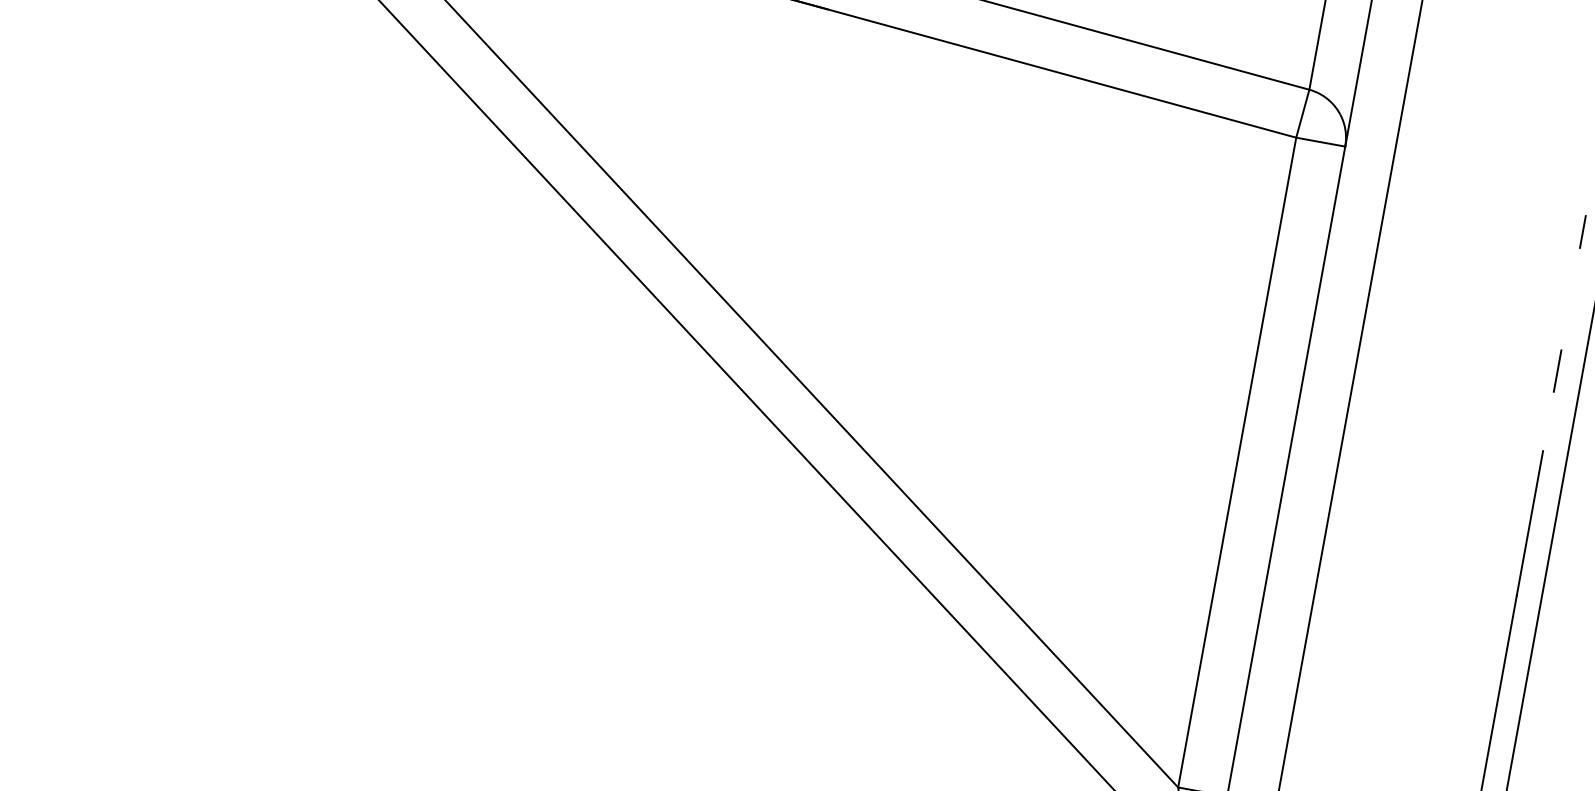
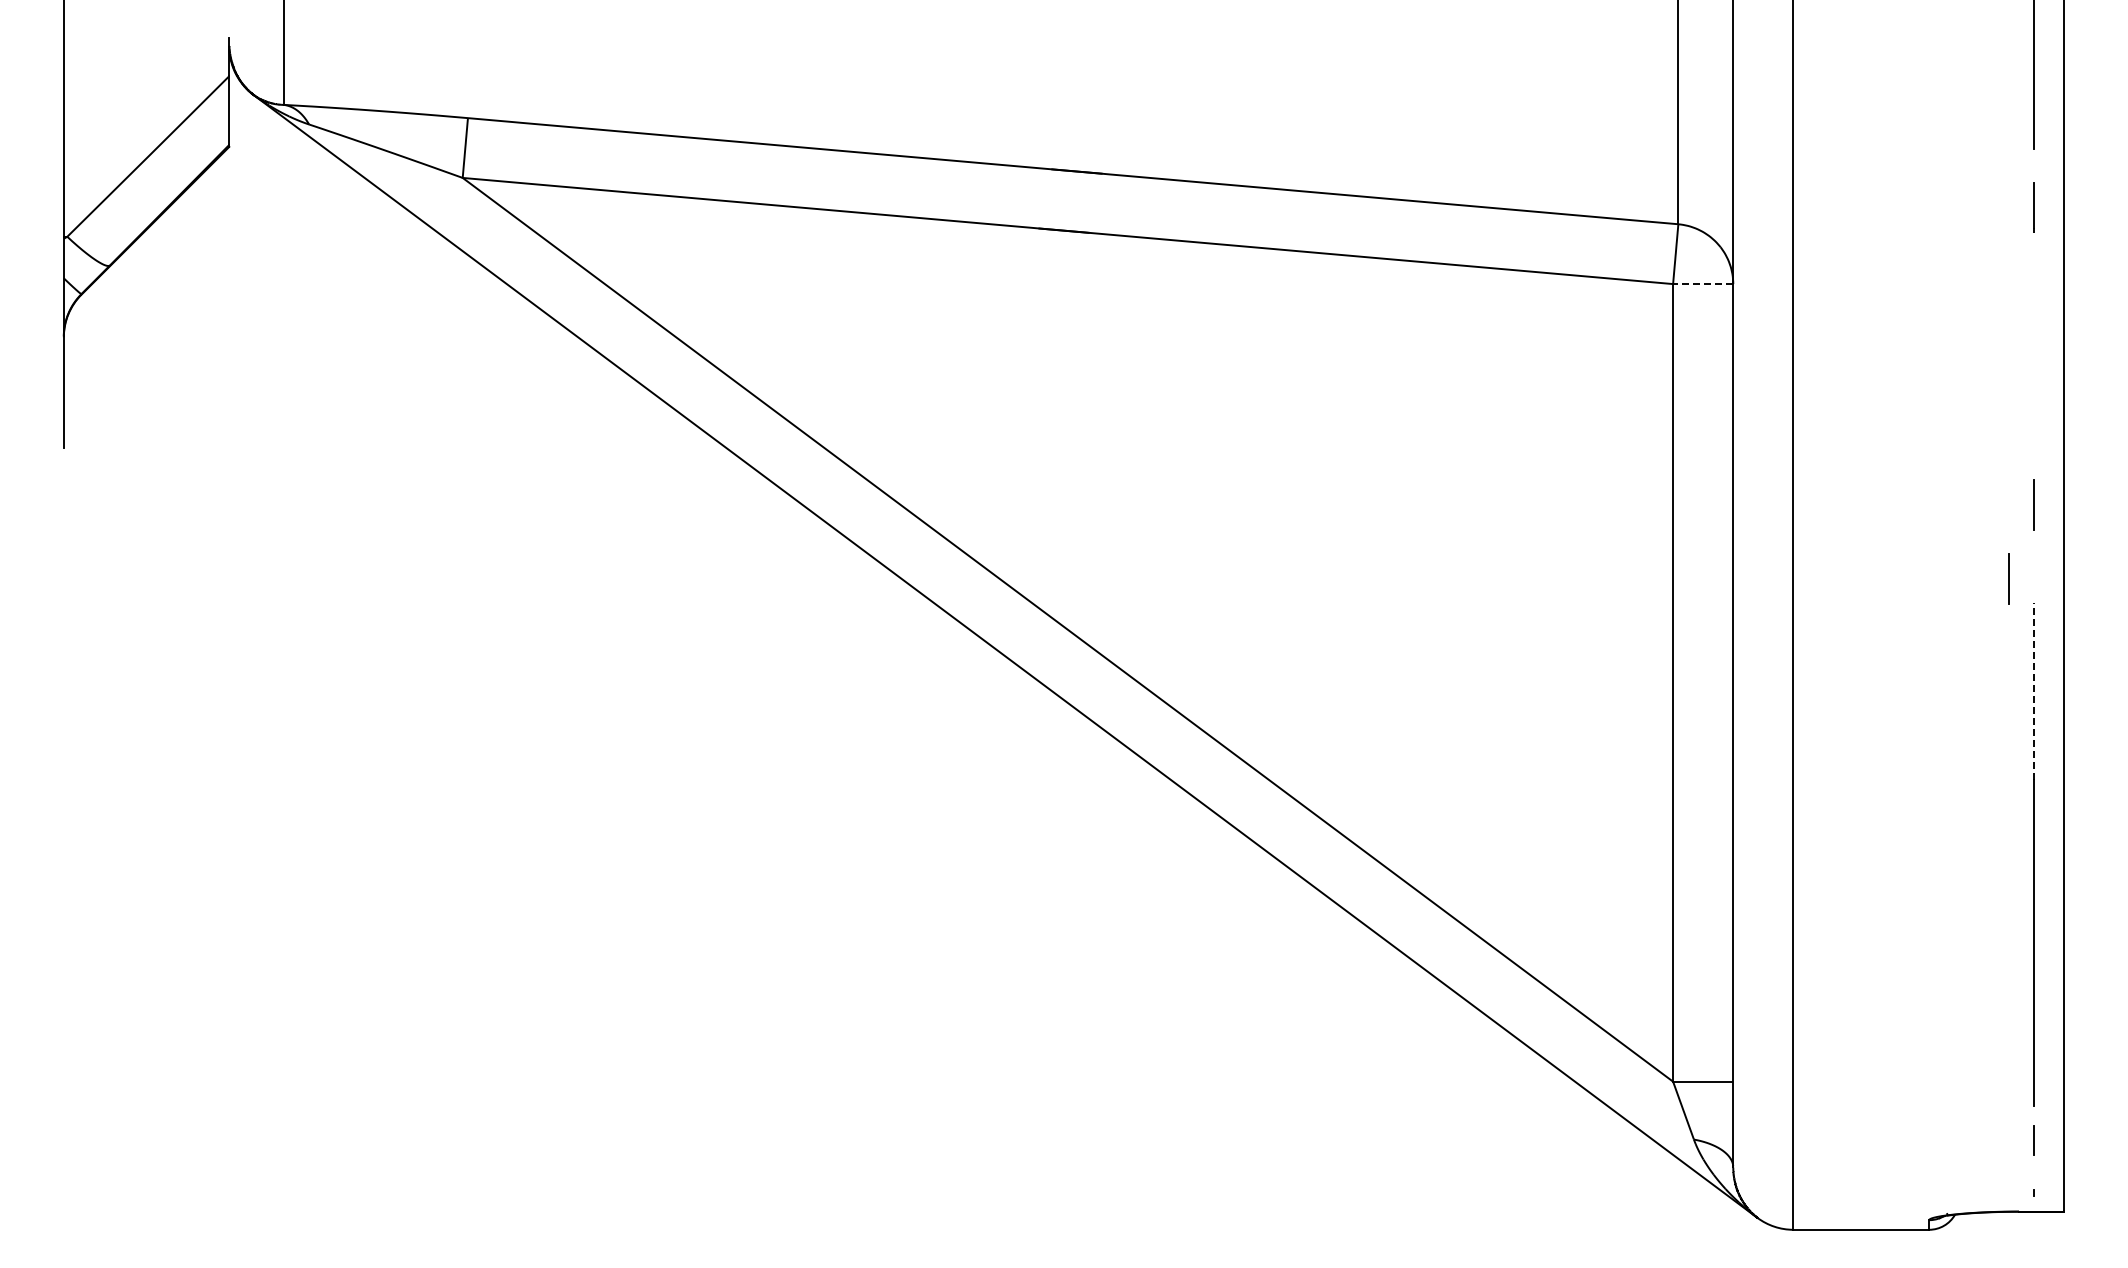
line: (1320, 142) -> (1702, 284), solid -> dashed
line: (1583, 231) -> (2034, 333), removed
line: (1525, 427) -> (2008, 578), added
line: (1530, 523) -> (2034, 691), solid -> dashed

